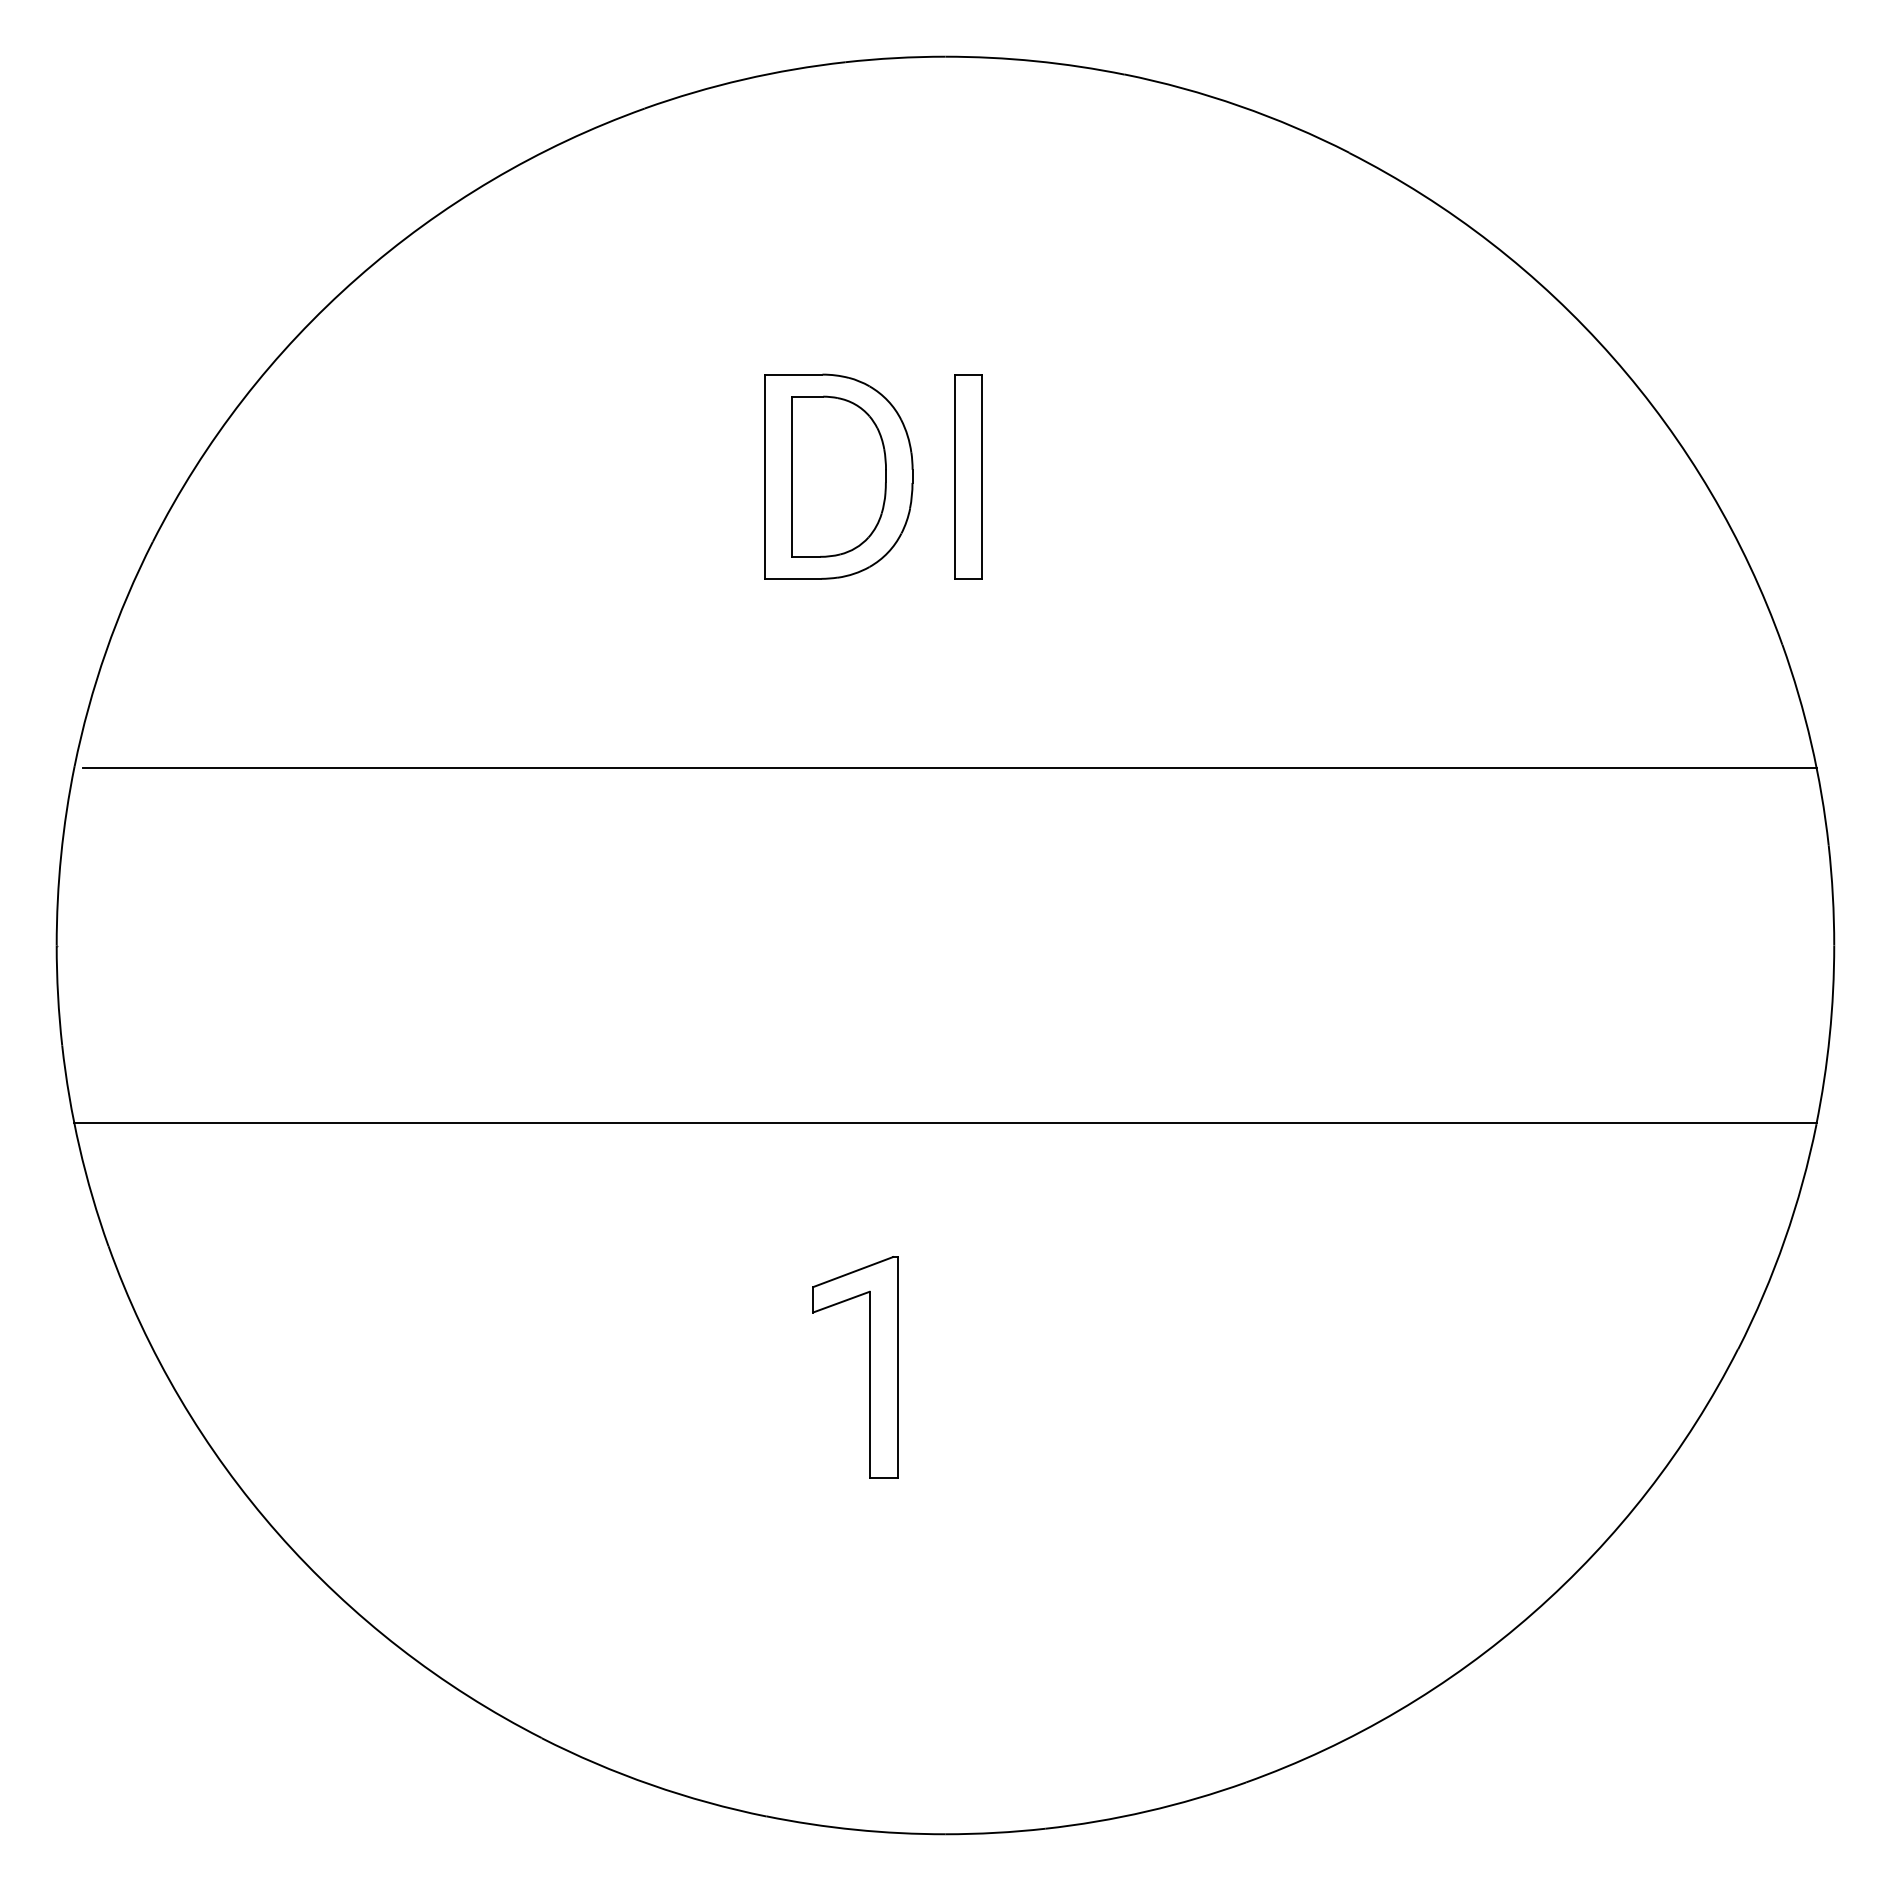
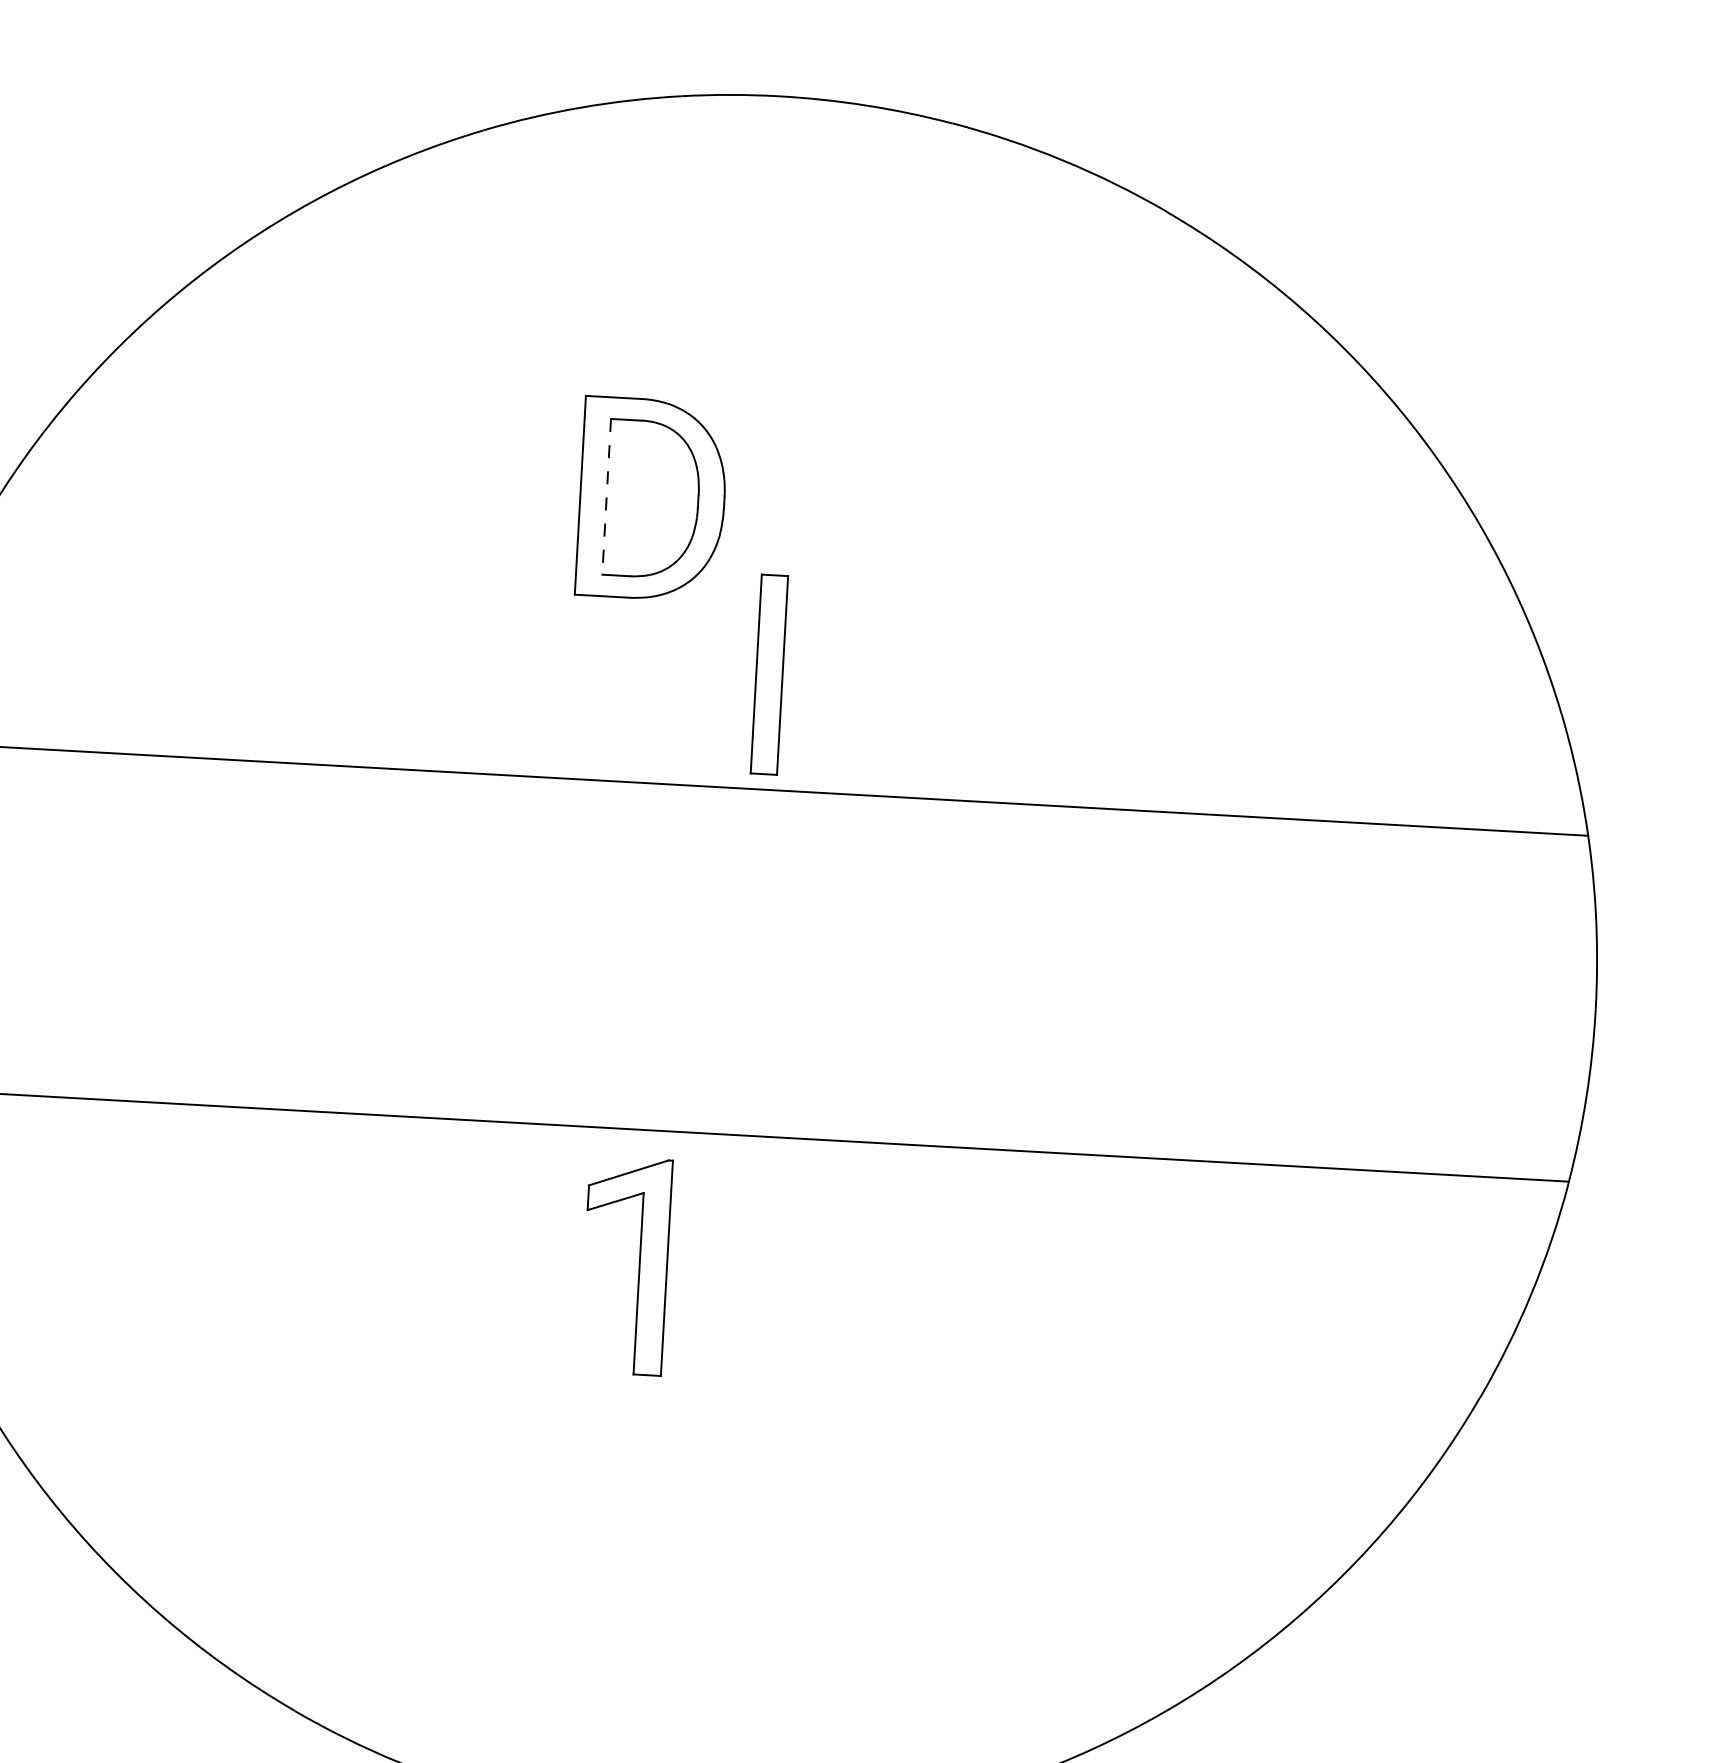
part: (968, 476) -> (769, 674), moved
line: (791, 477) -> (606, 497), solid -> dashed
part: (869, 1367) -> (639, 1266), moved

